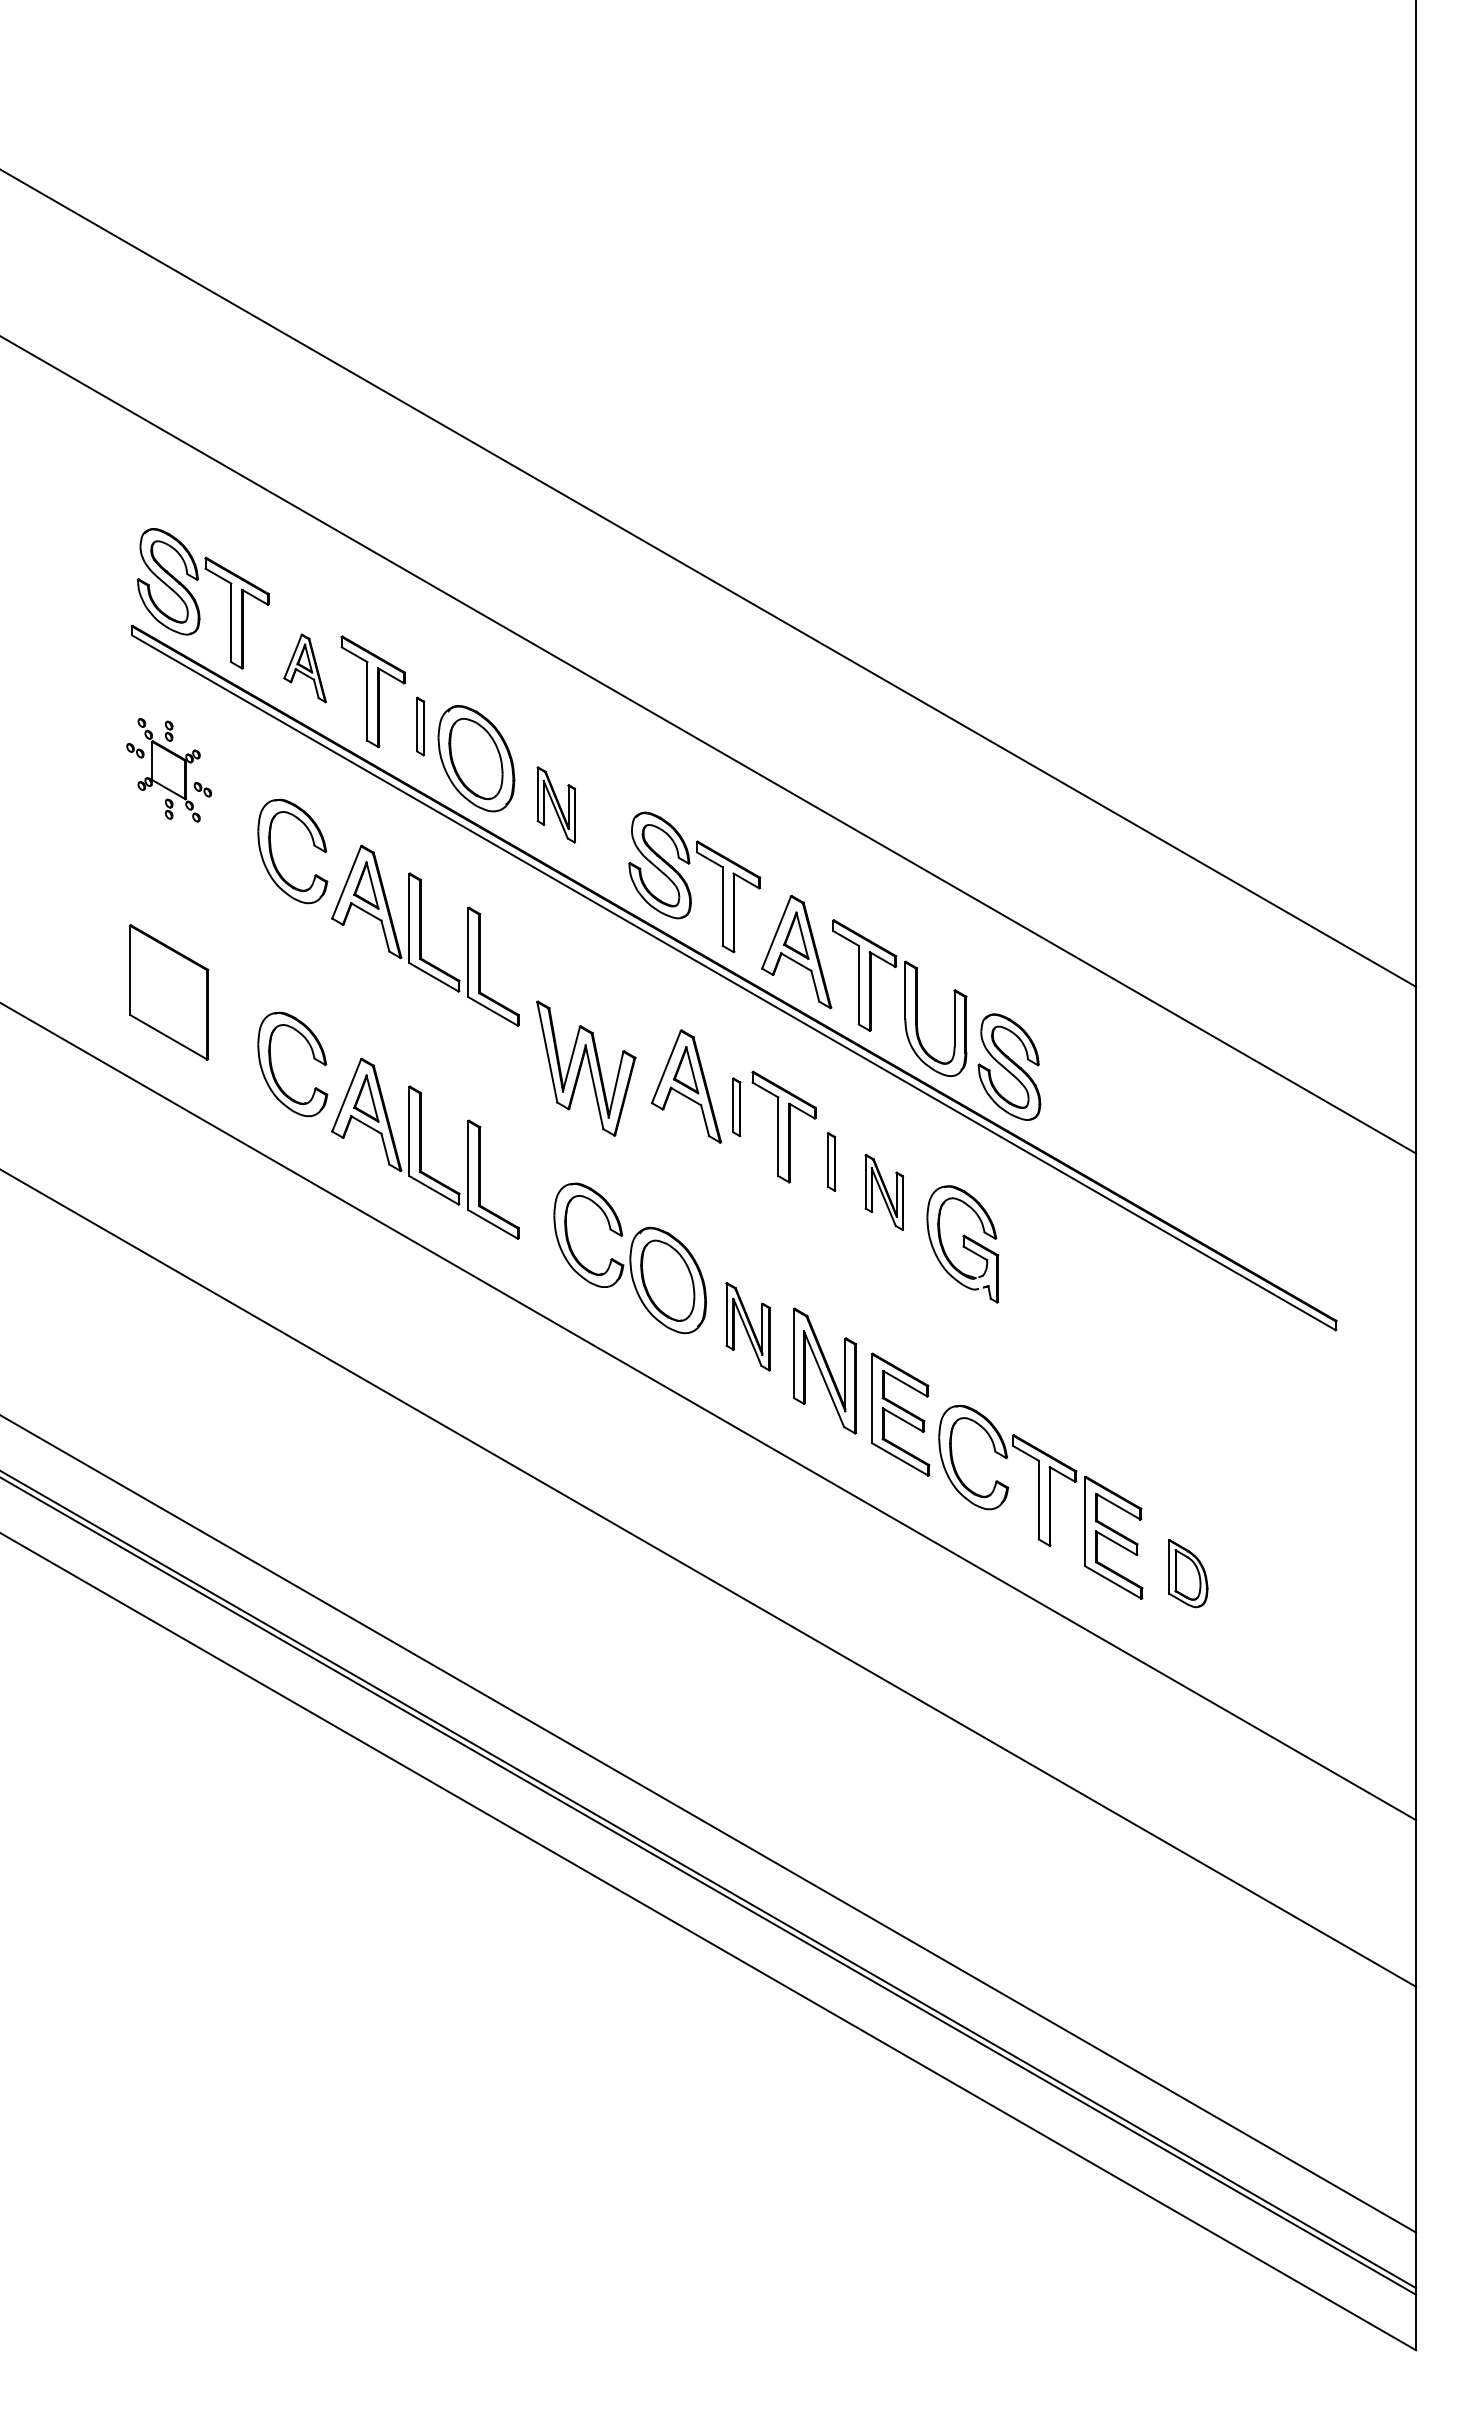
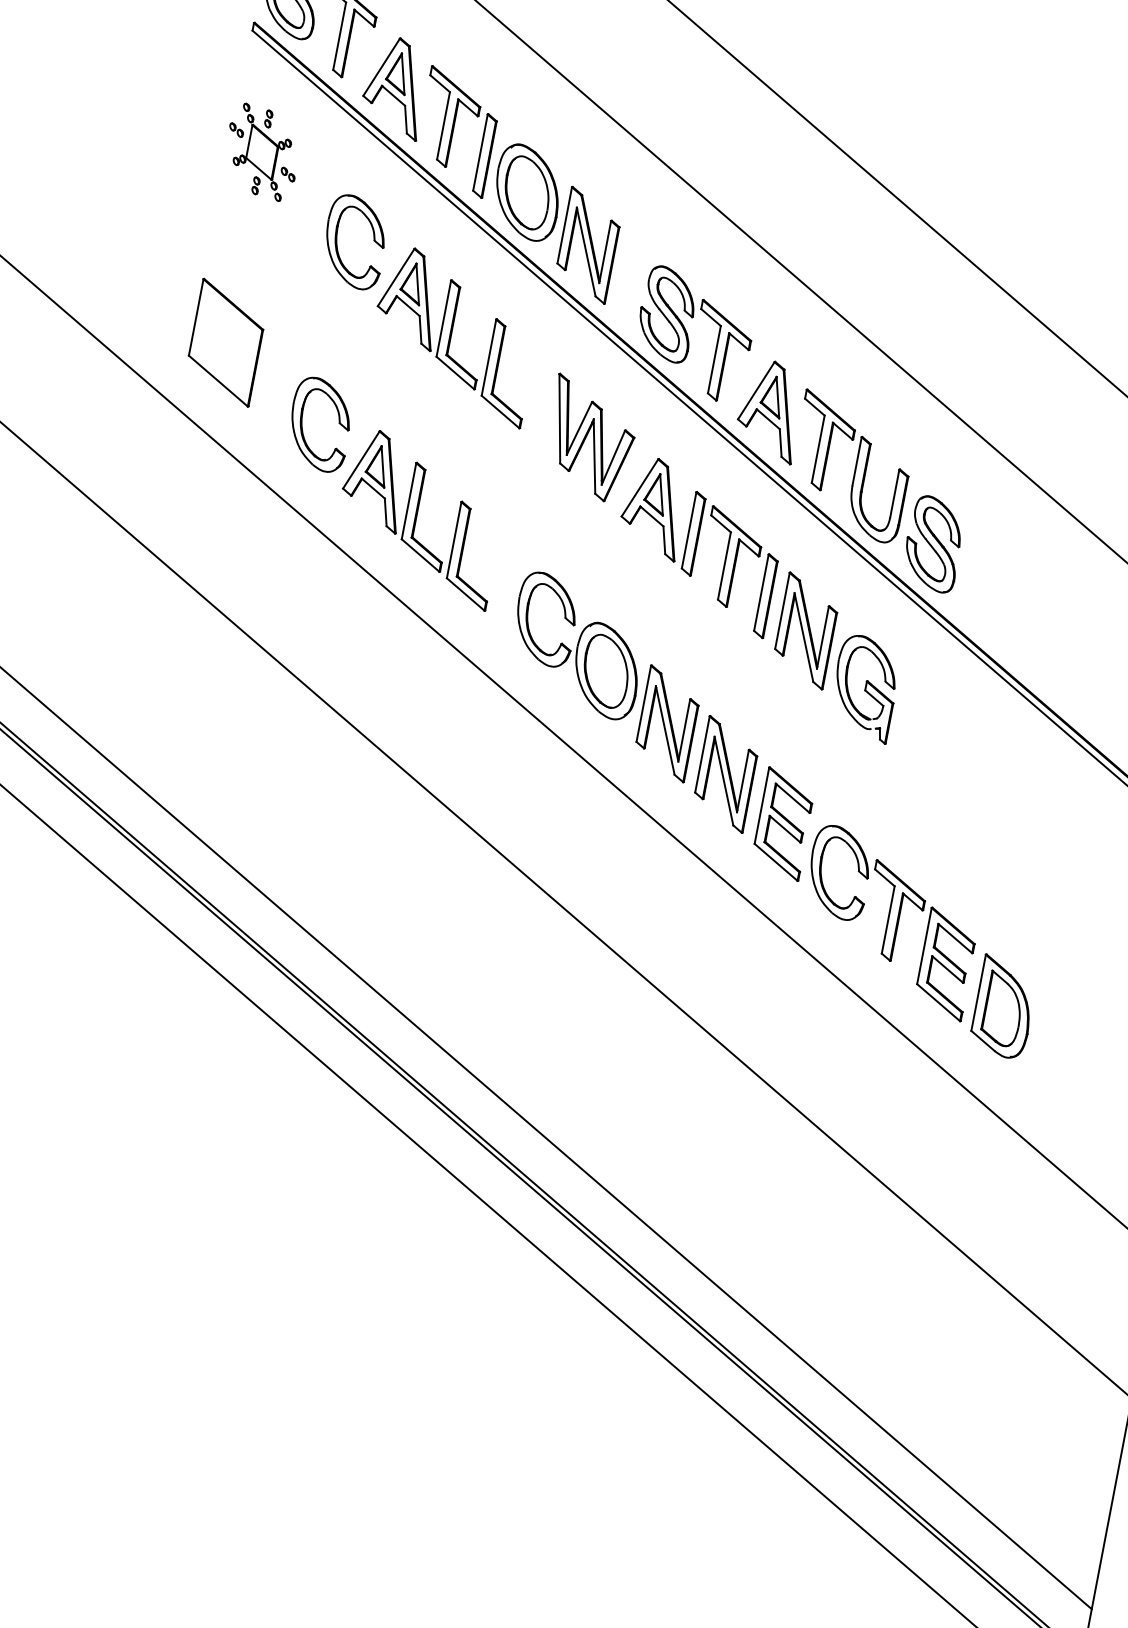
part: (304, 668) -> (394, 87), size x1.67
part: (420, 726) -> (484, 155), size x1.67
part: (556, 804) -> (588, 245), size x1.67
part: (586, 1068) -> (590, 439), moved
part: (736, 1107) -> (693, 534), size x1.67
part: (831, 1161) -> (765, 595), size x1.67
part: (884, 1192) -> (806, 631), size x1.67
part: (748, 1326) -> (667, 723), size x1.43
part: (1188, 1573) -> (1004, 1007), size x1.67

